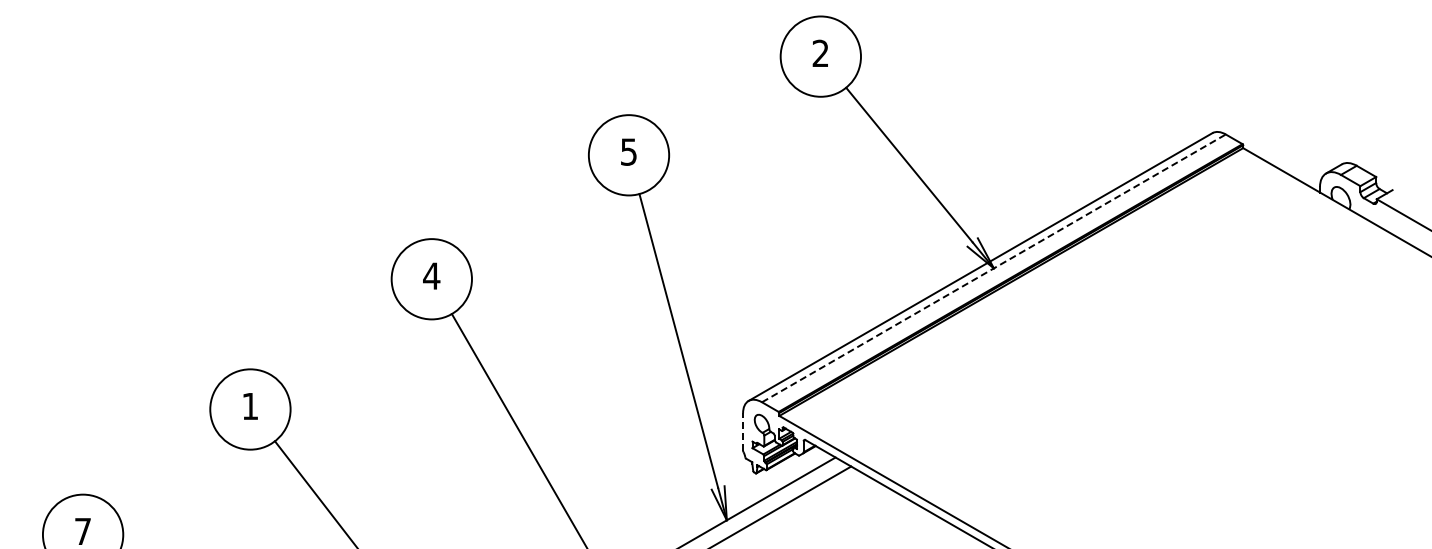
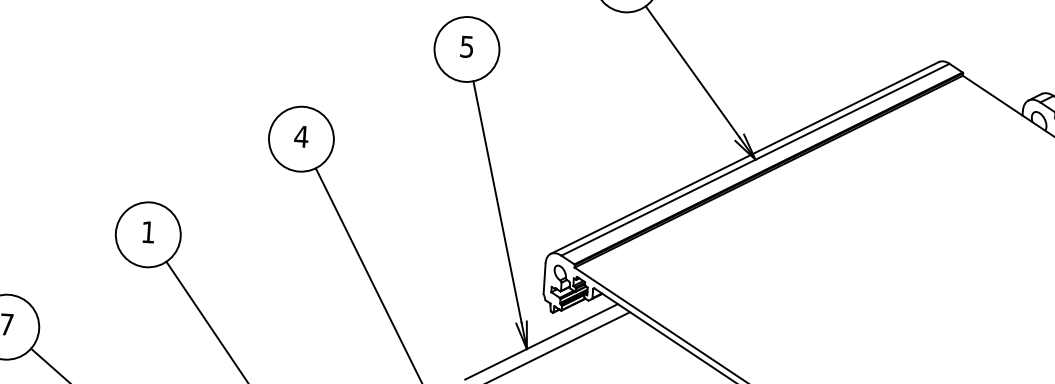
line: (993, 268) -> (755, 159), dashed -> solid
line: (743, 431) -> (544, 278), dashed -> solid

